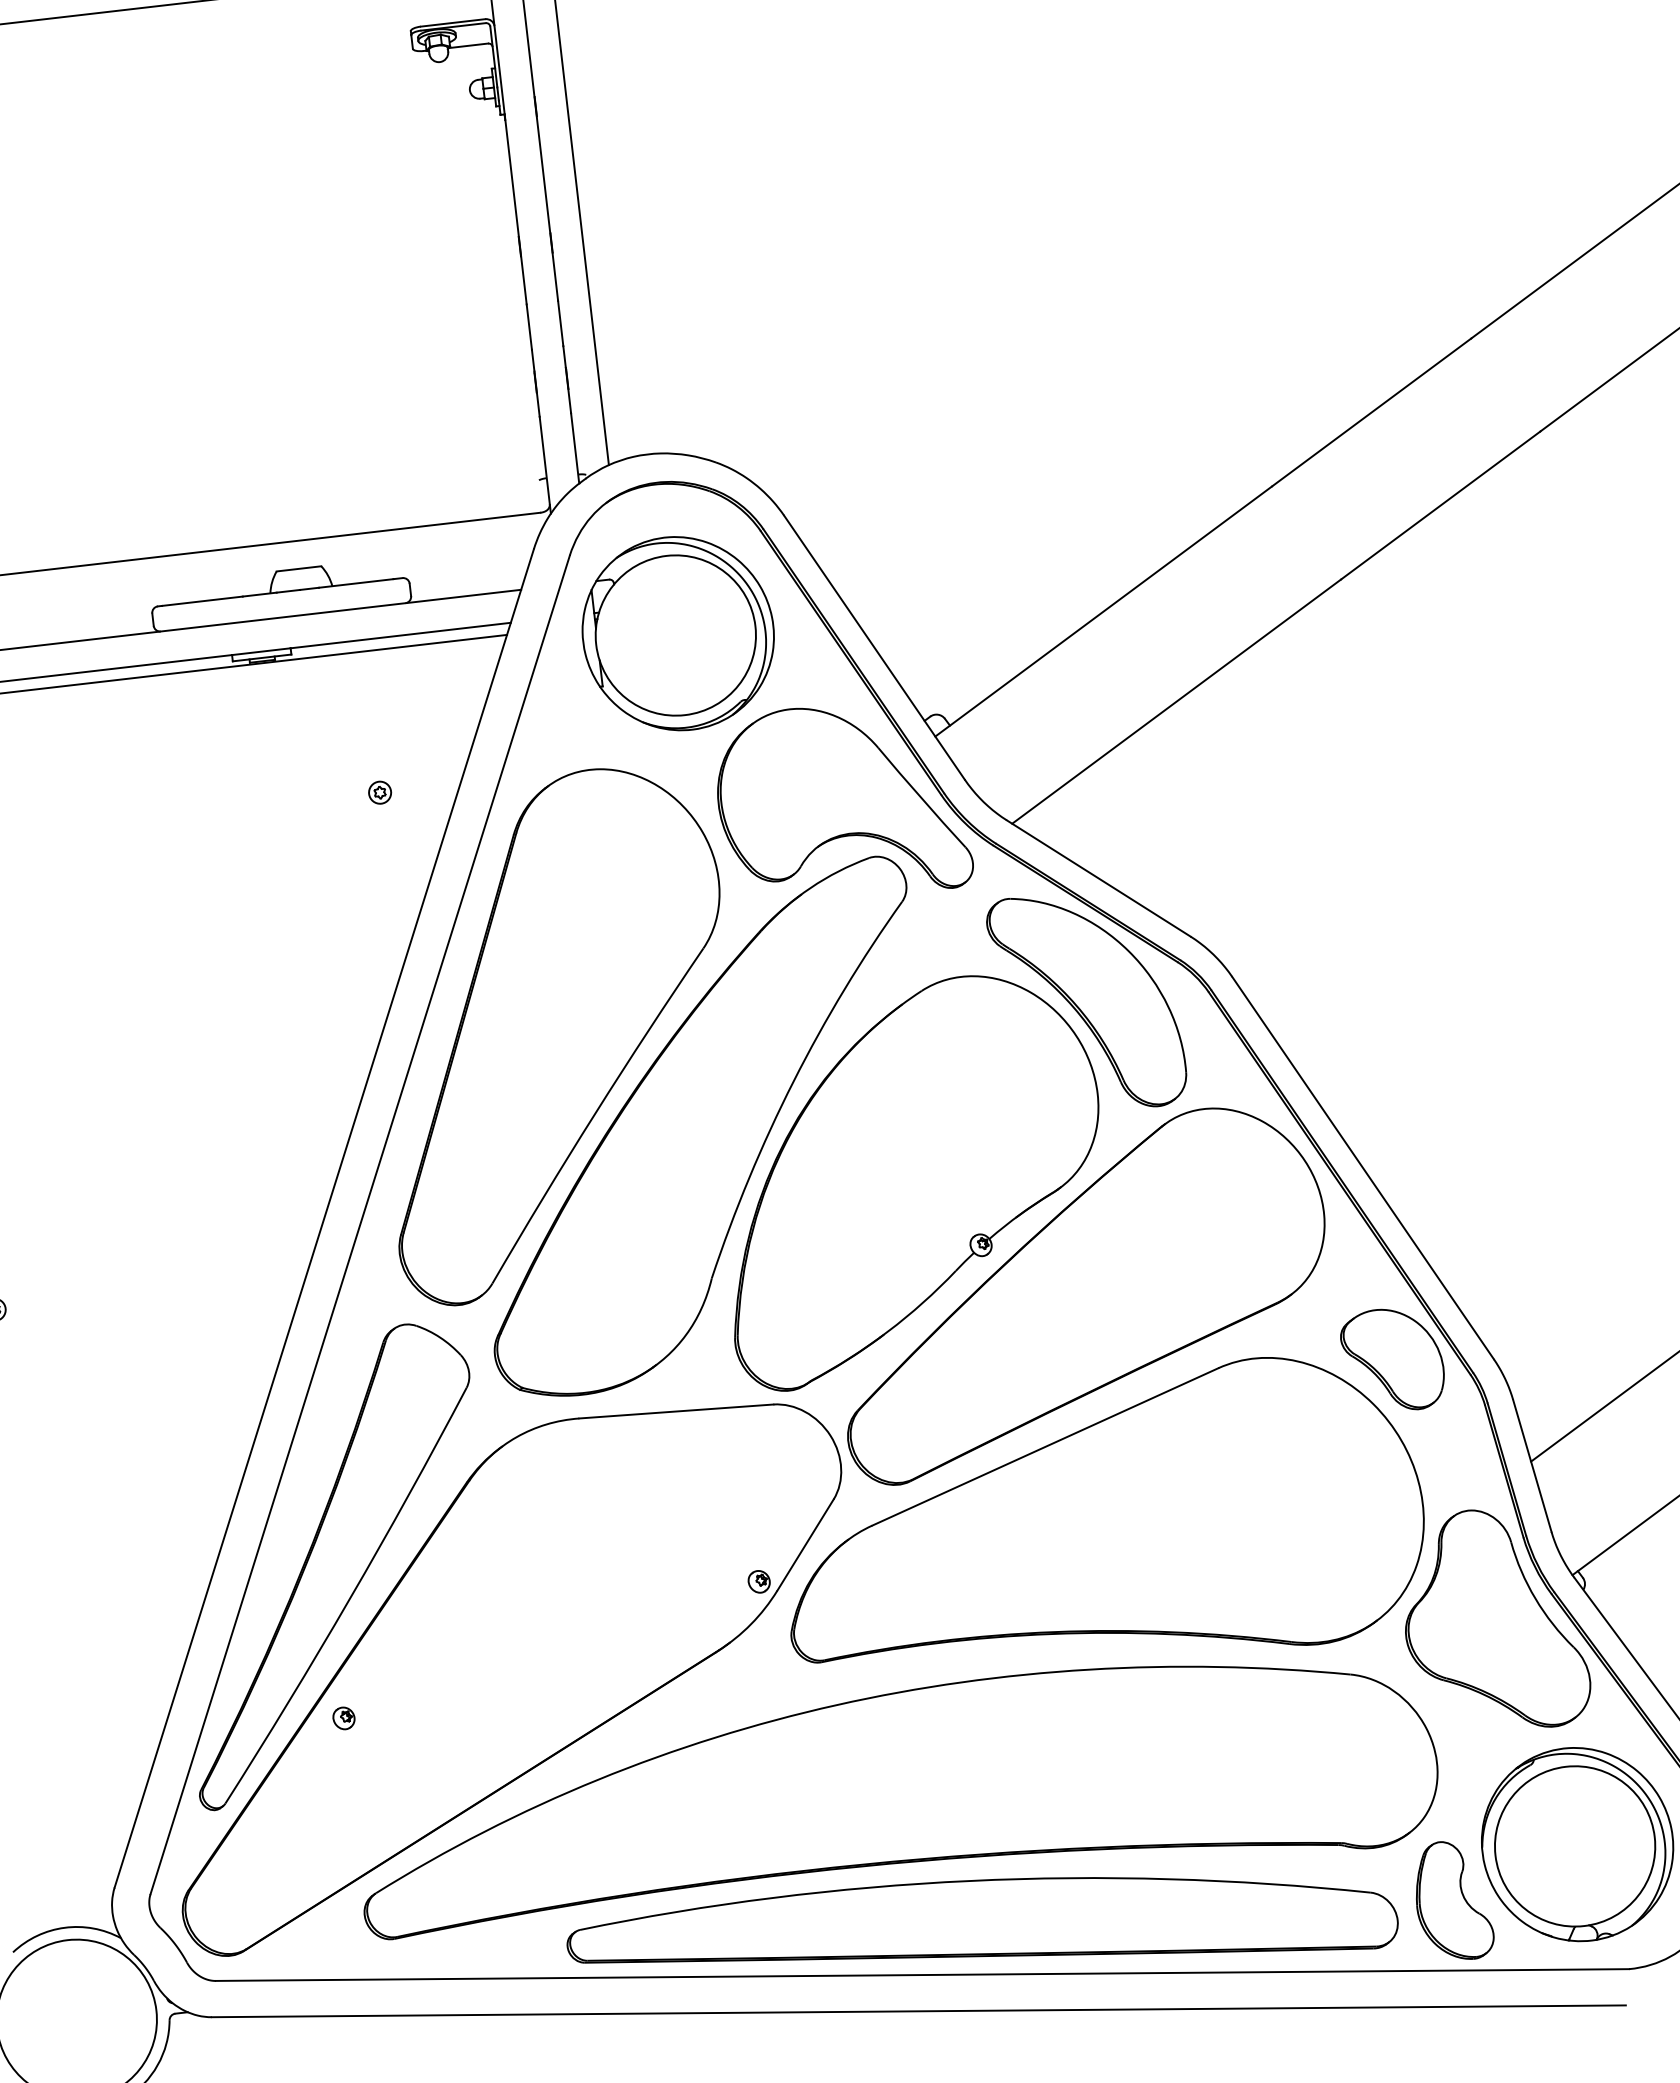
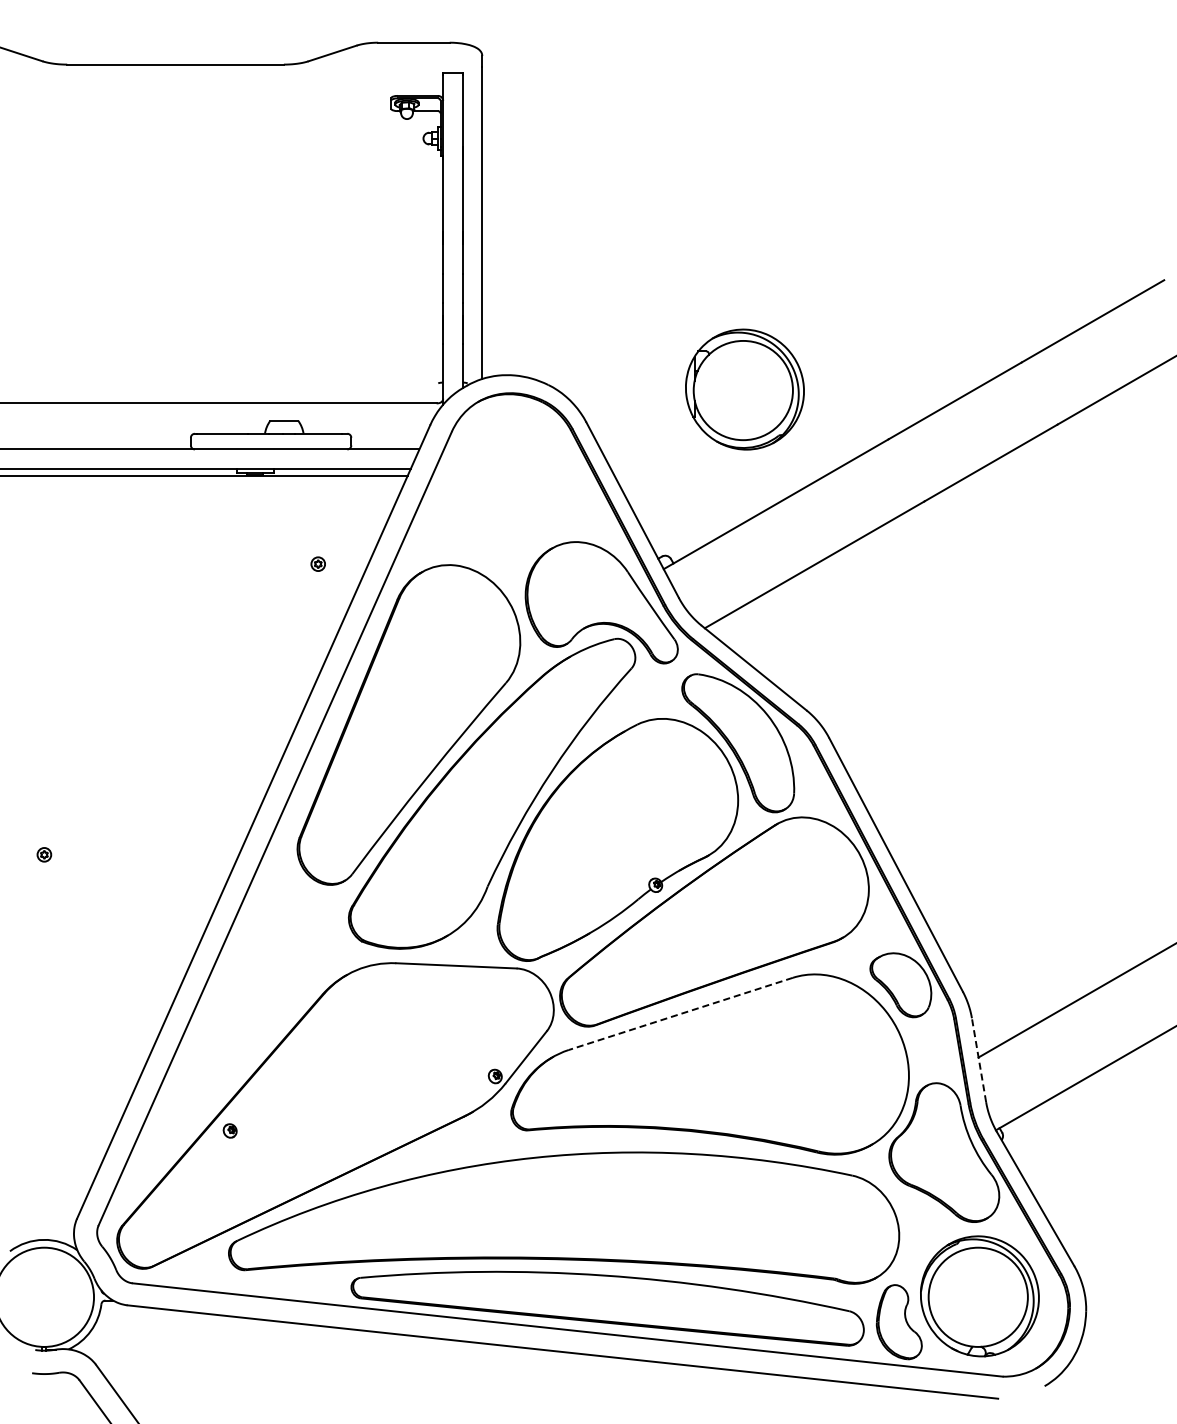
part: (677, 633) -> (744, 389), moved
line: (1044, 1446) -> (680, 1013), solid -> dashed
line: (1533, 1466) -> (979, 1060), solid -> dashed
part: (331, 1564) -> (233, 1035), removed

